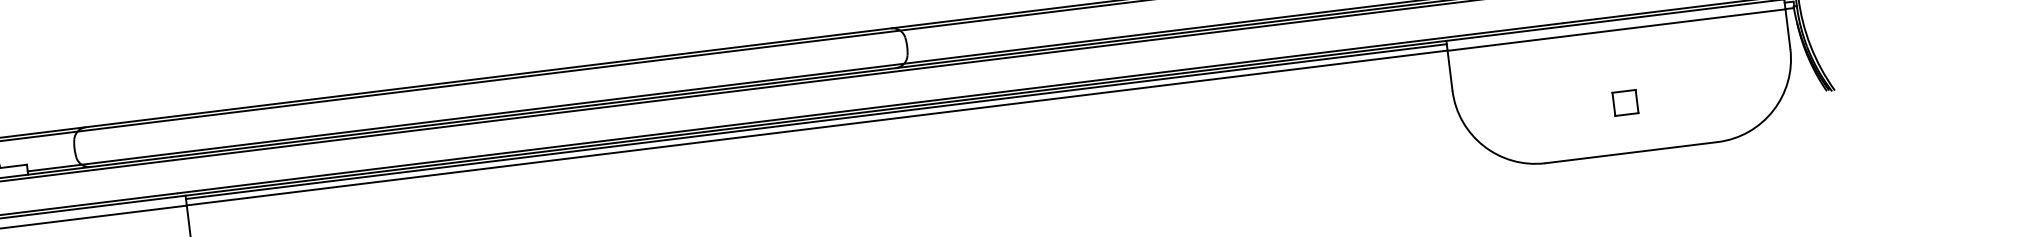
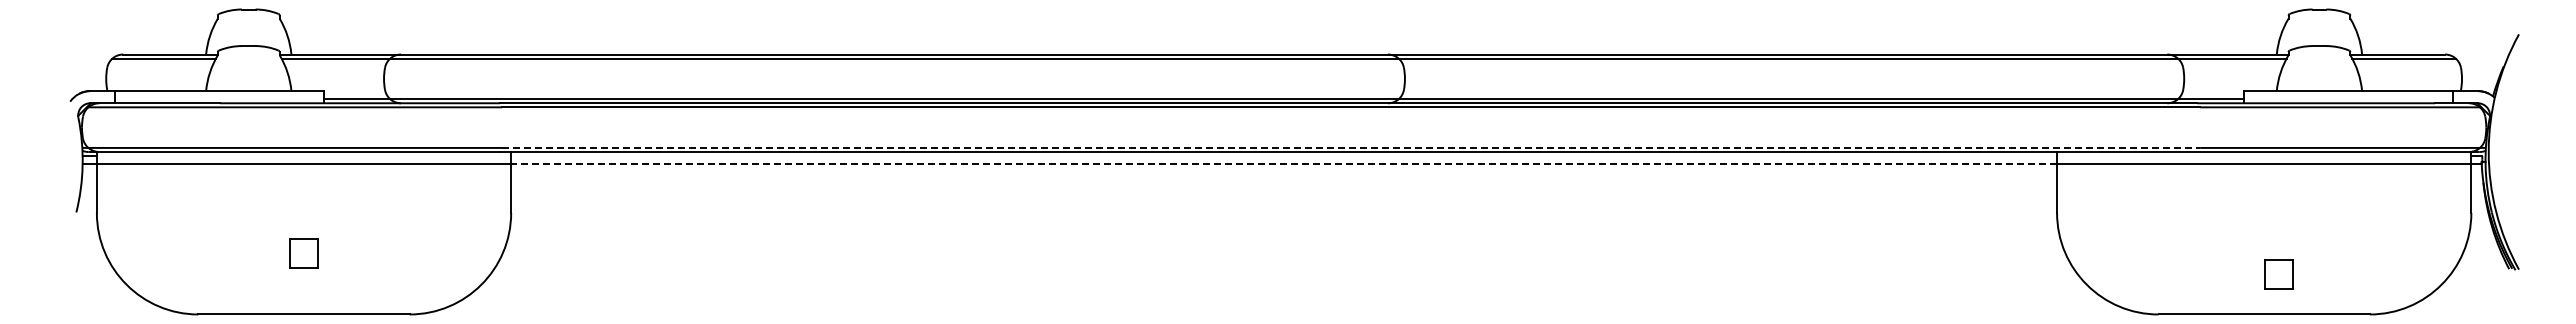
part: (1624, 103) -> (2278, 274), moved
line: (870, 107) -> (1351, 147), solid -> dashed
line: (816, 121) -> (1284, 156), removed
line: (817, 127) -> (1284, 163), solid -> dashed

